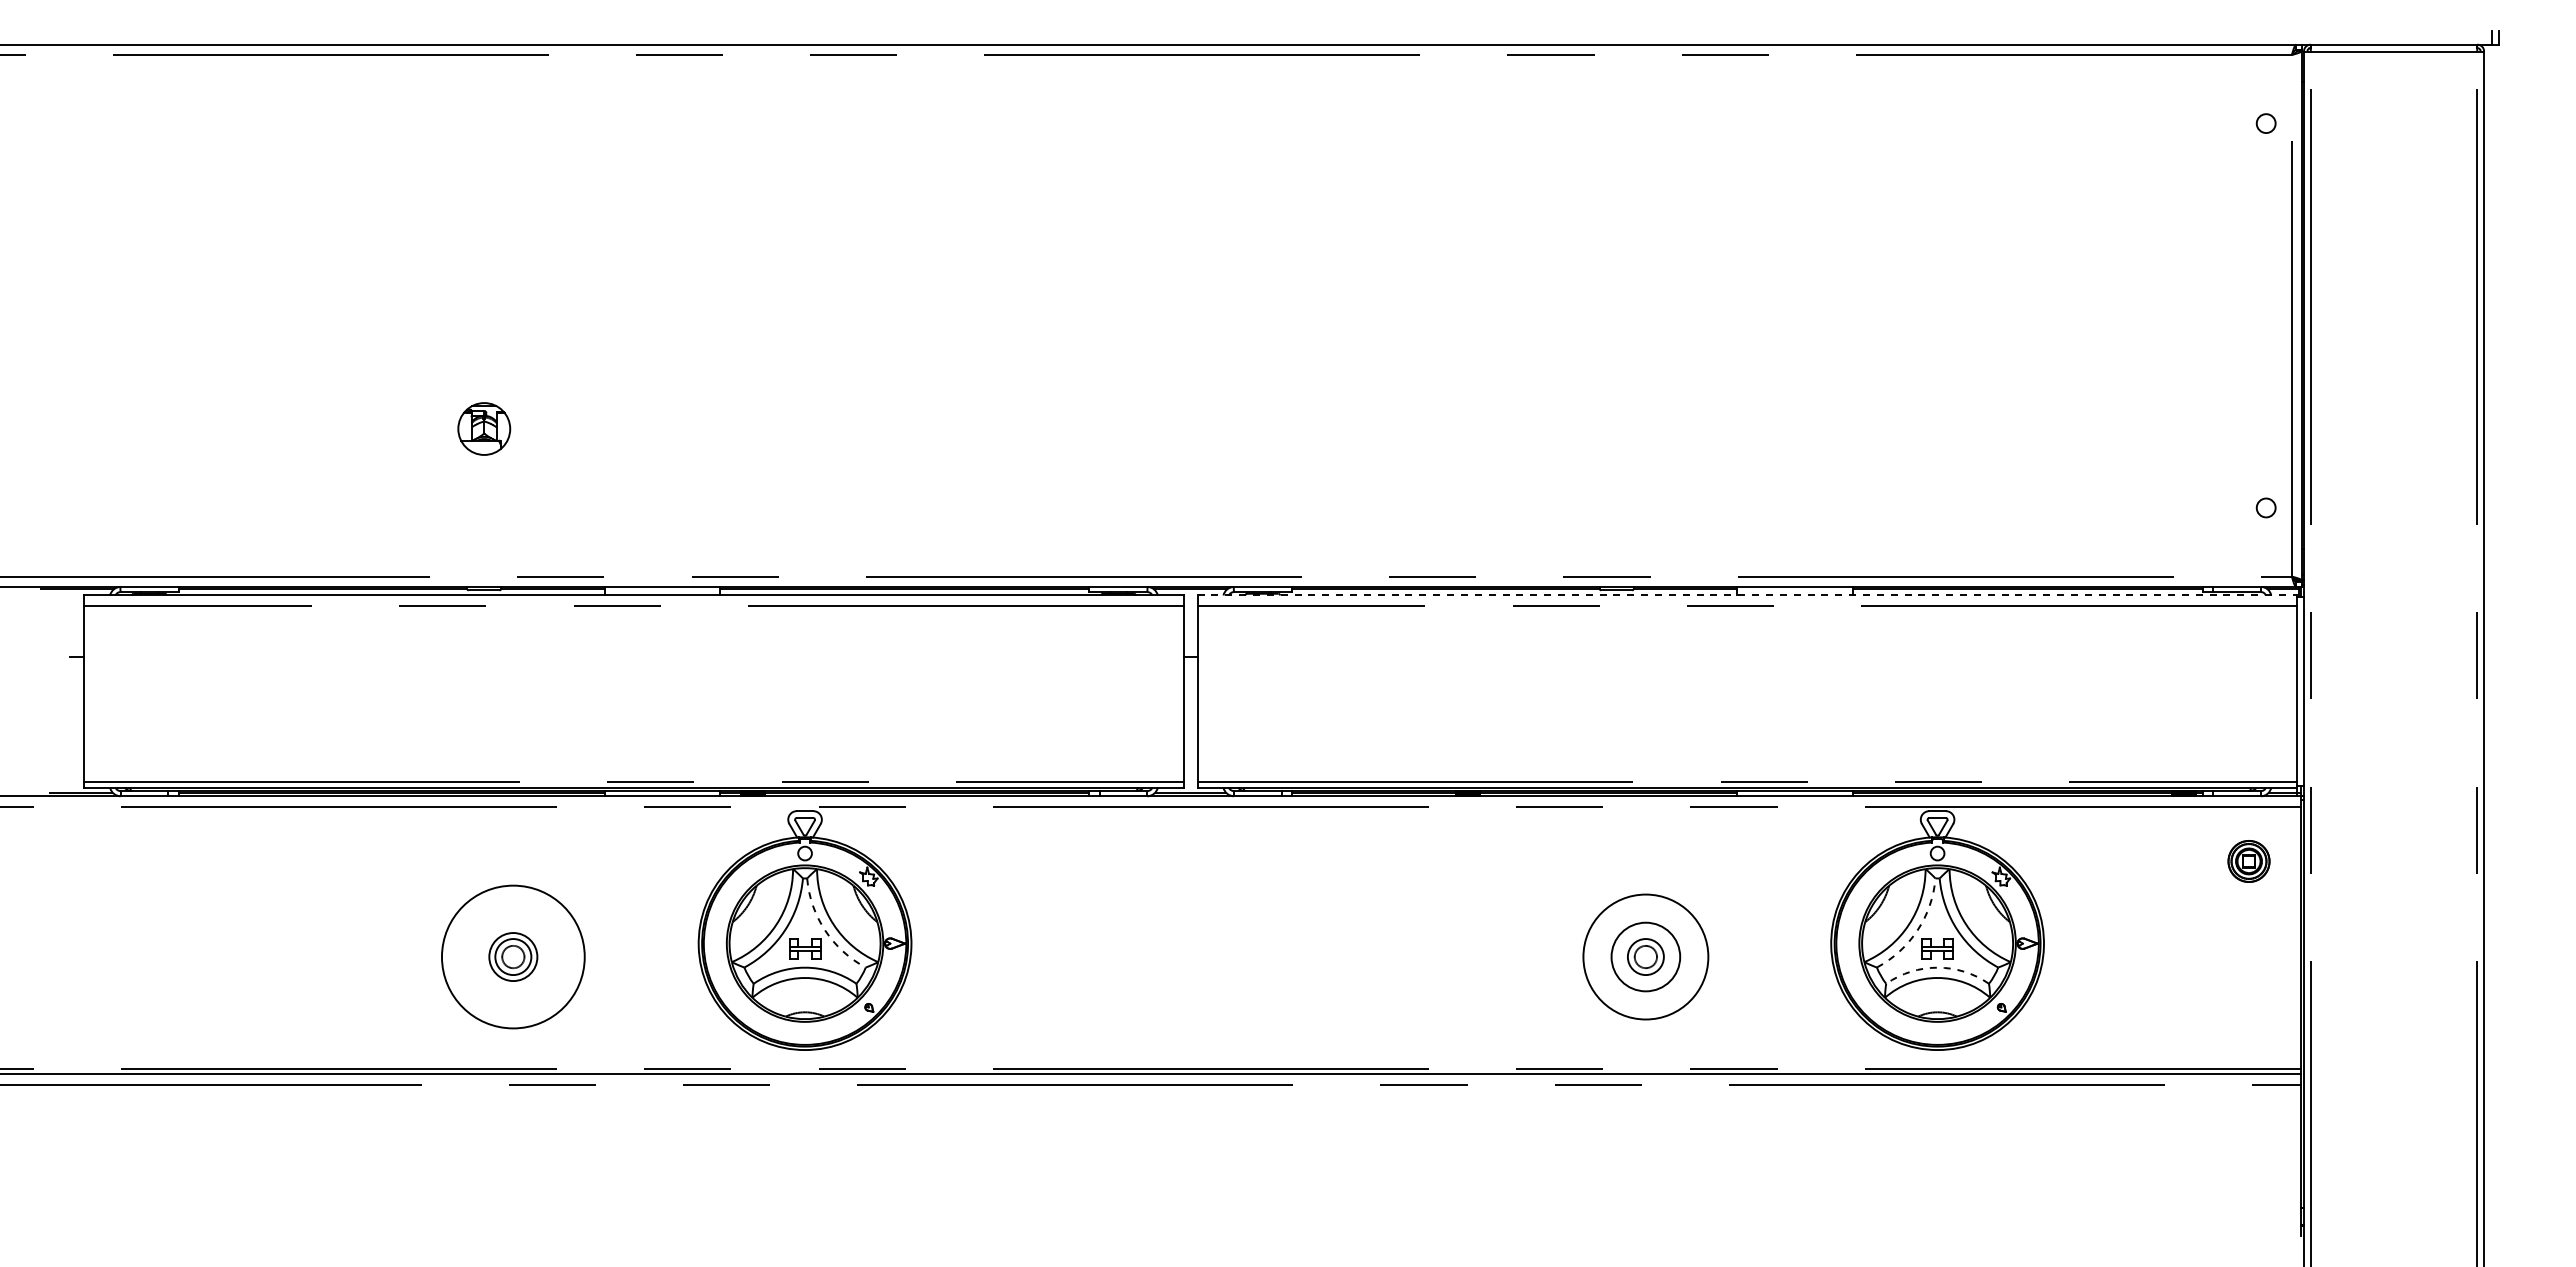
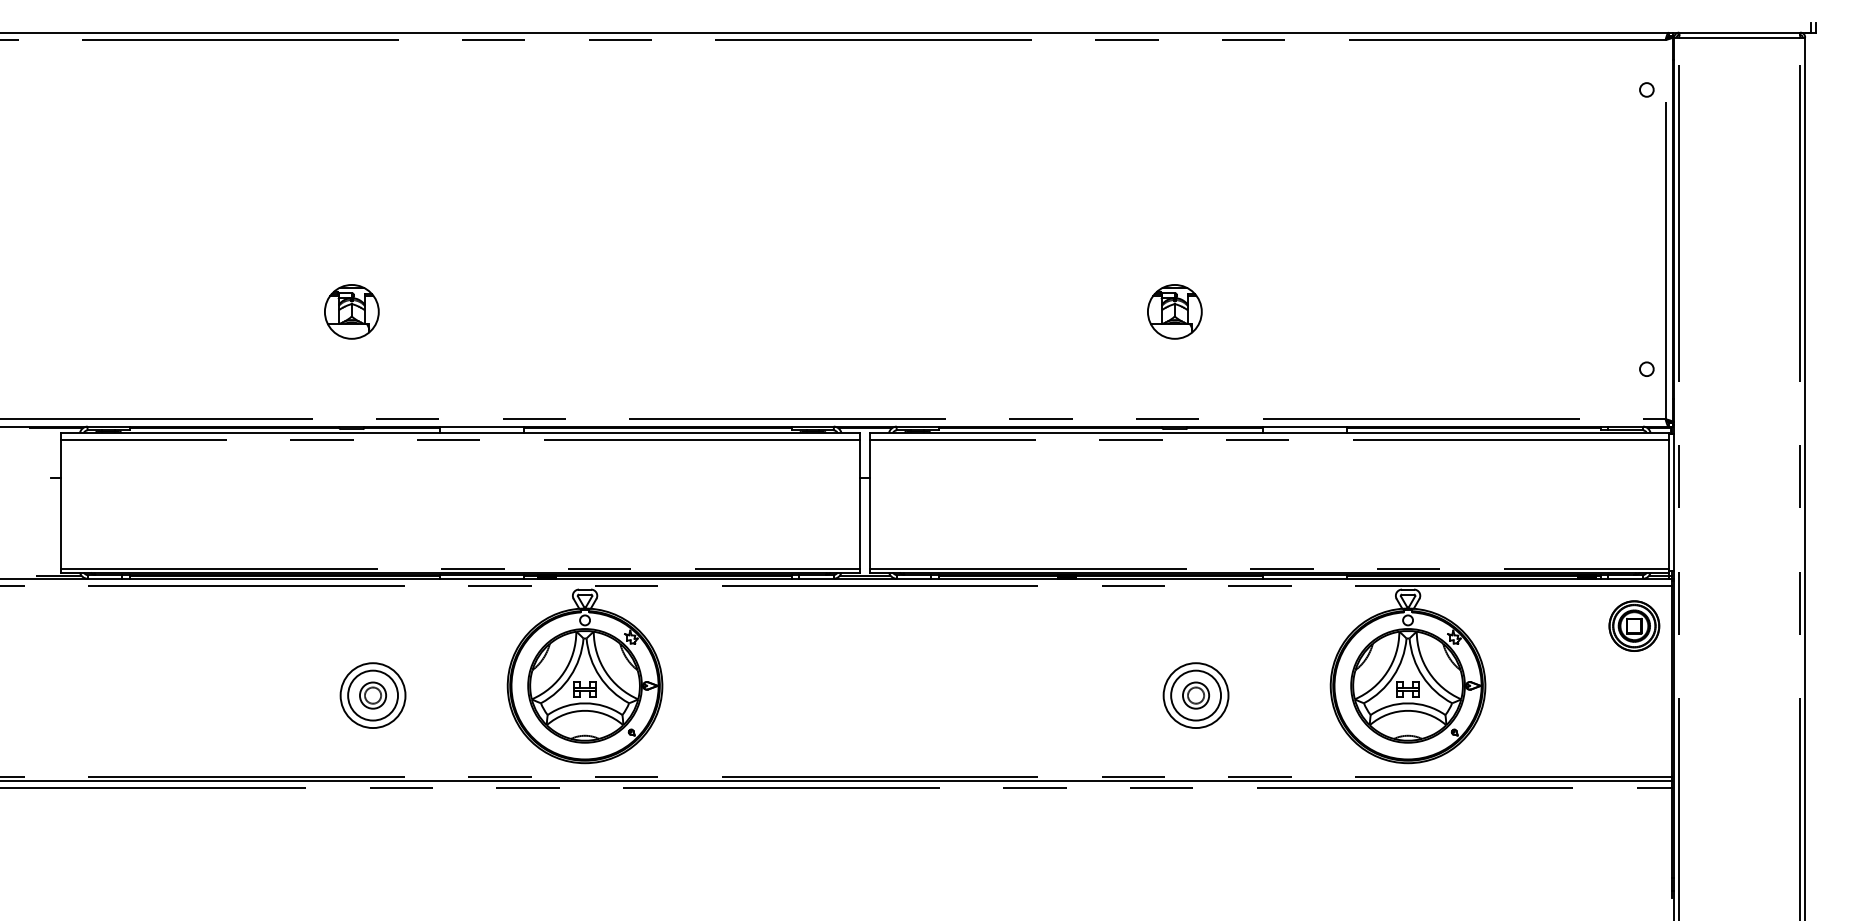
part: (484, 428) -> (352, 311), size x1.43
part: (1616, 428) -> (1174, 311), added
line: (1747, 595) -> (1269, 432), dashed -> solid
part: (2248, 861) -> (1633, 626), size x1.67
arc: (825, 930) -> (599, 676), dashed -> solid
arc: (1917, 930) -> (1393, 676), dashed -> solid
circle: (512, 956) -> (372, 695), size x0.62
circle: (513, 956) -> (373, 695), size x1.43
circle: (1645, 956) -> (1195, 695), size x0.71
arc: (1937, 967) -> (1407, 703), dashed -> solid

